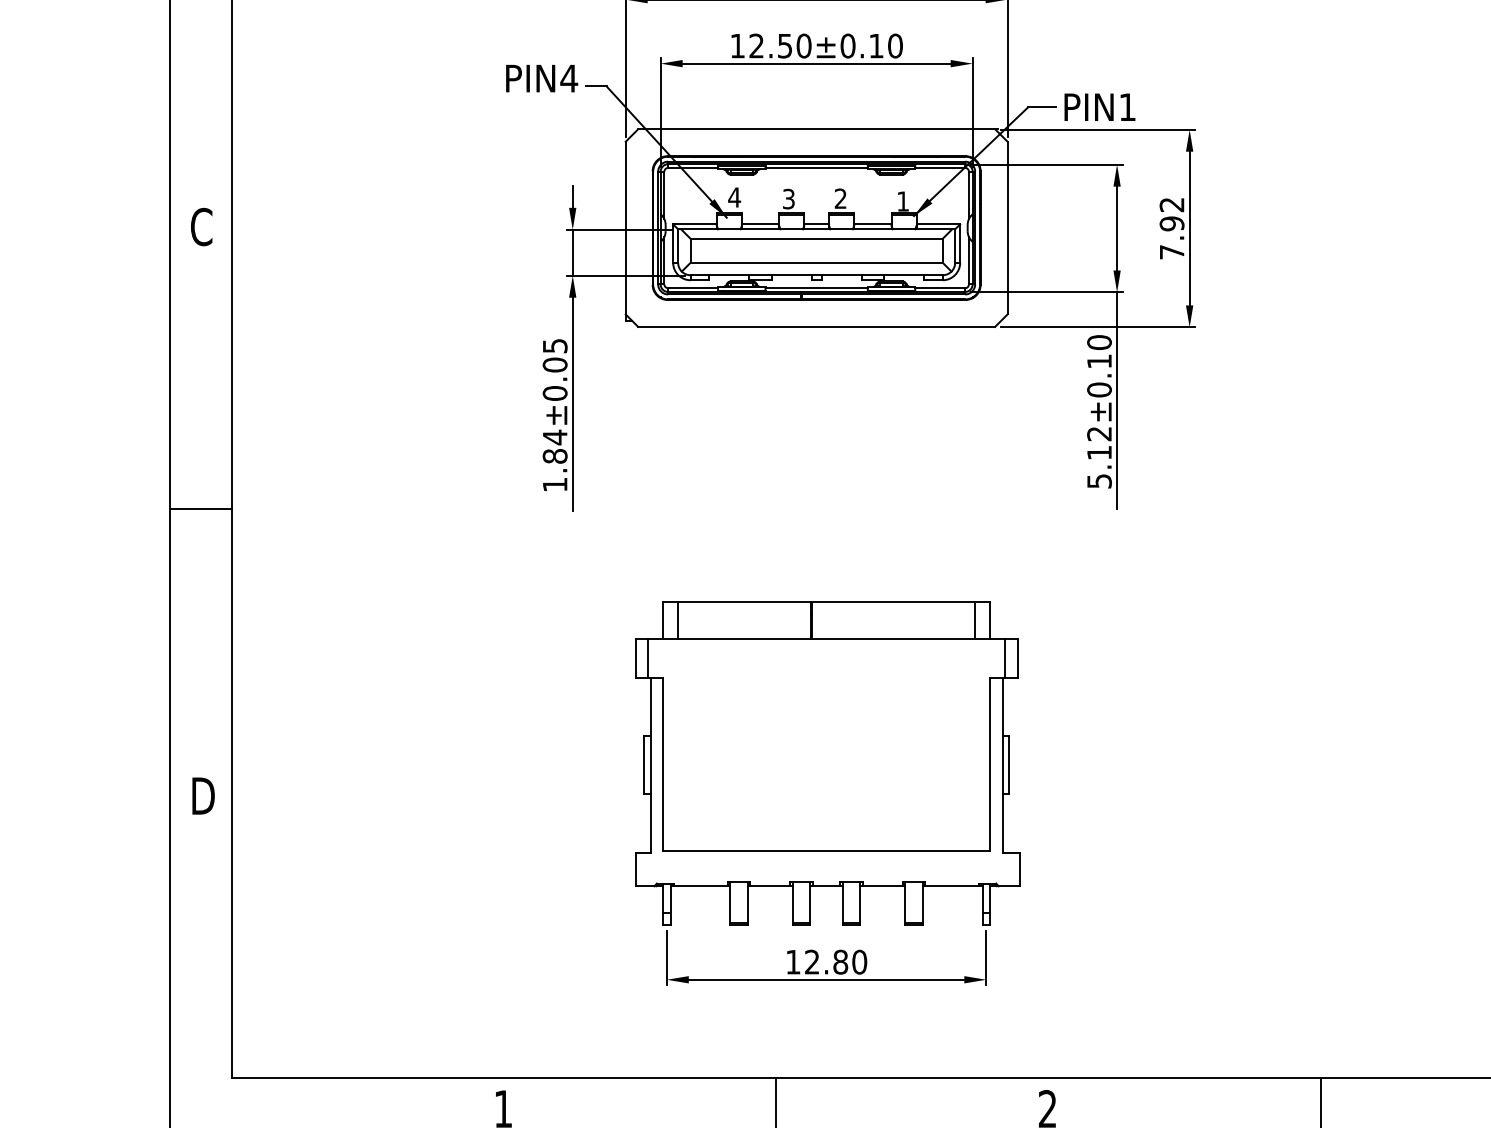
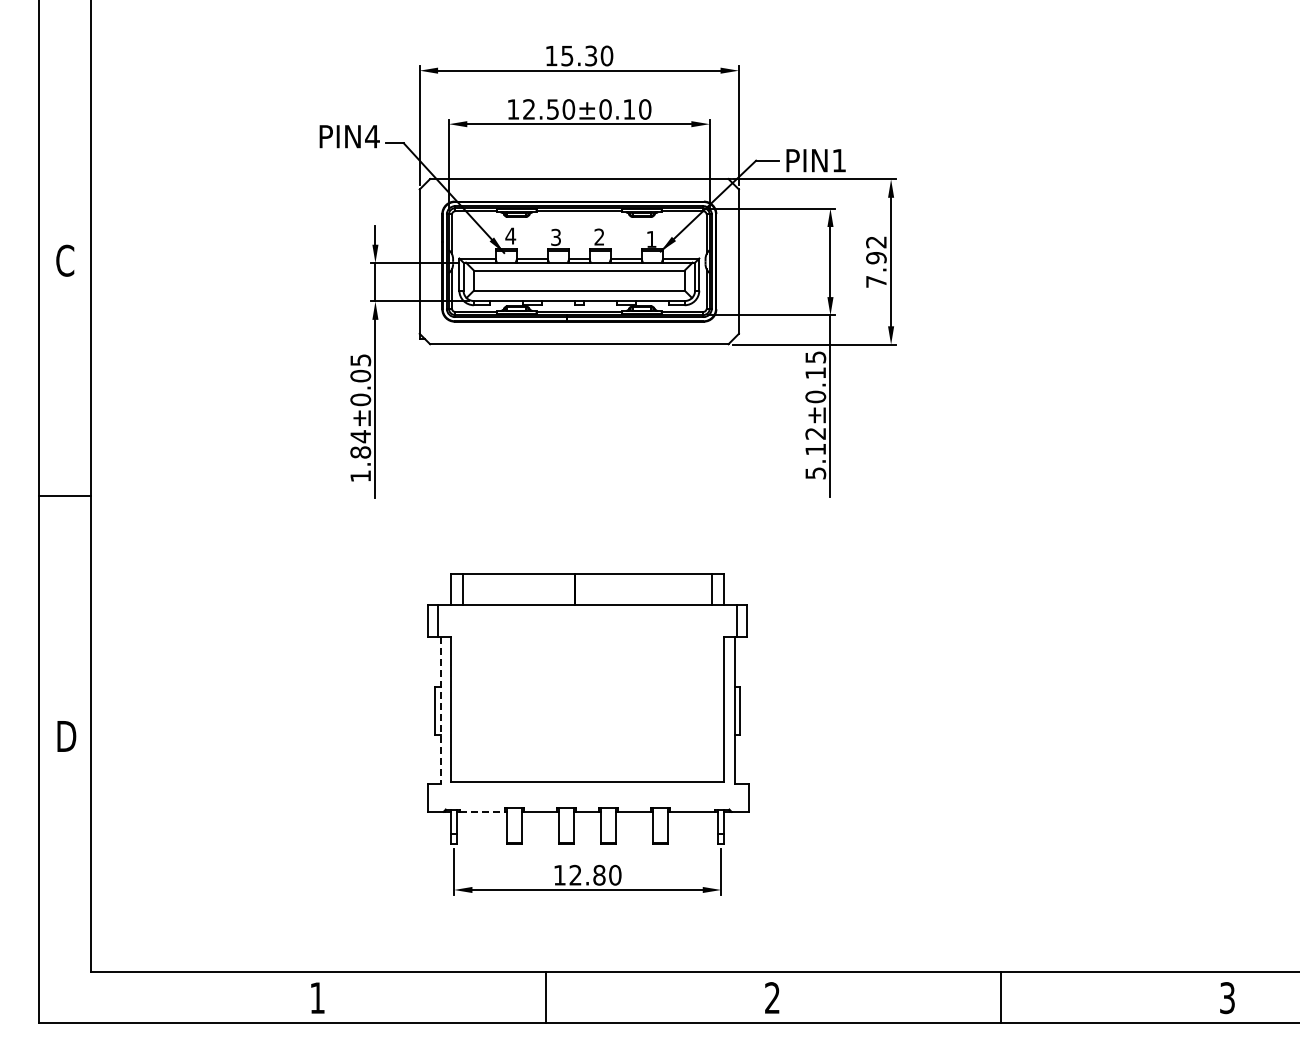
text: (1099, 342) -> (815, 357), 5.12±0.10 -> 5.12±0.15
line: (650, 766) -> (440, 711), solid -> dashed
line: (702, 885) -> (483, 811), solid -> dashed

